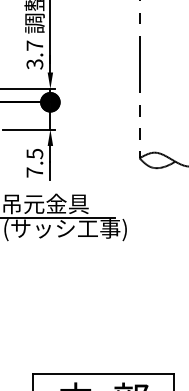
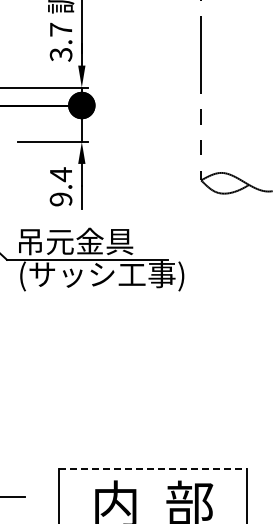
text: (34, 162) -> (60, 186), 7.5 -> 9.4
line: (103, 373) -> (153, 468), solid -> dashed

